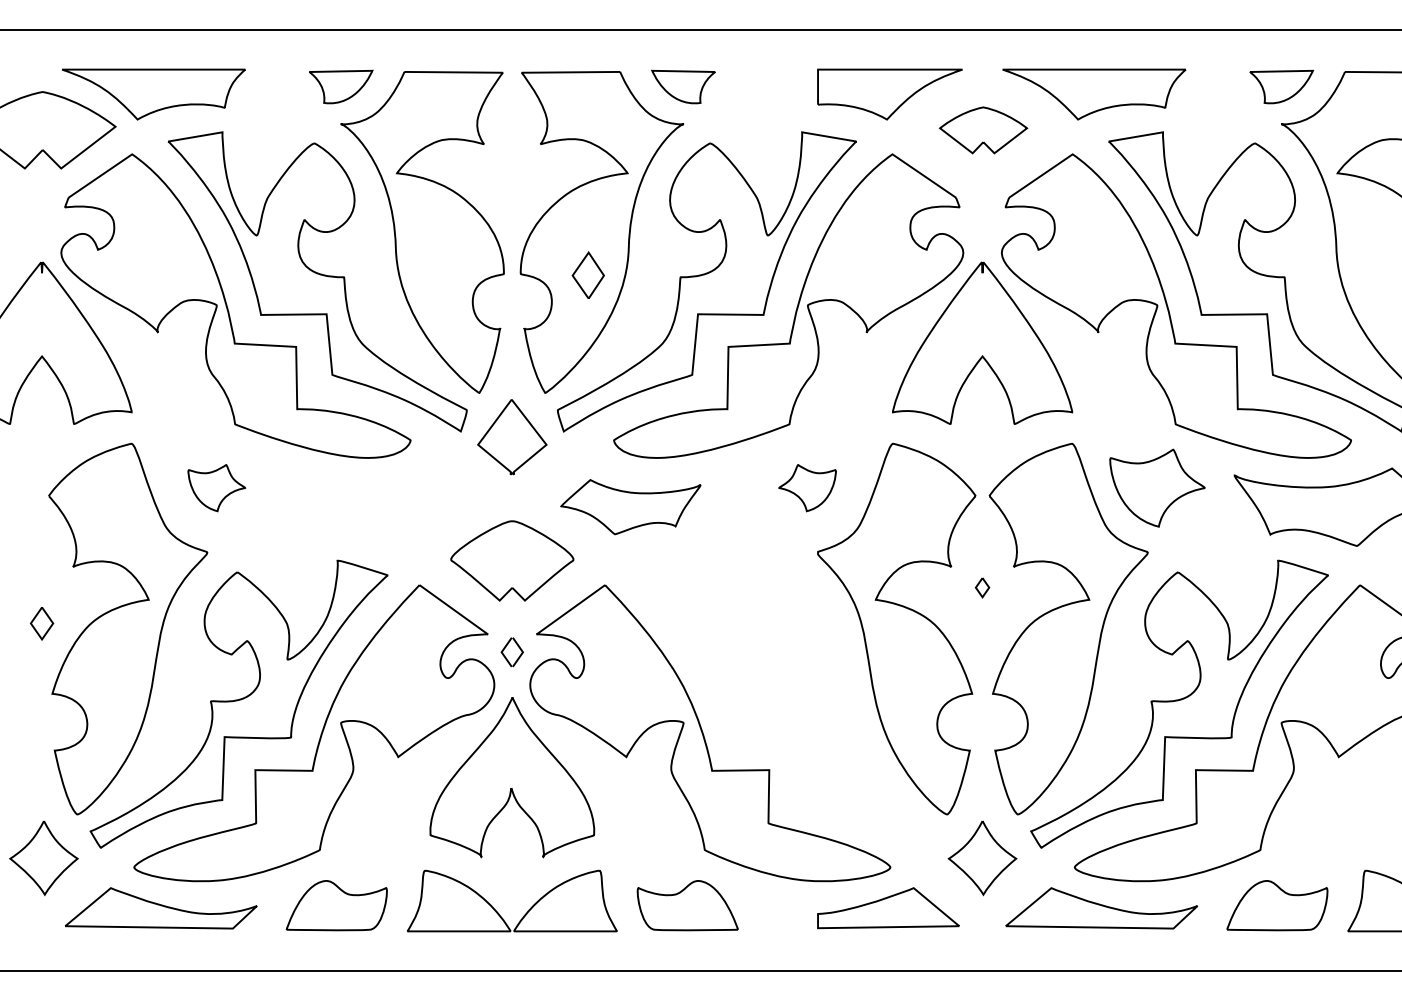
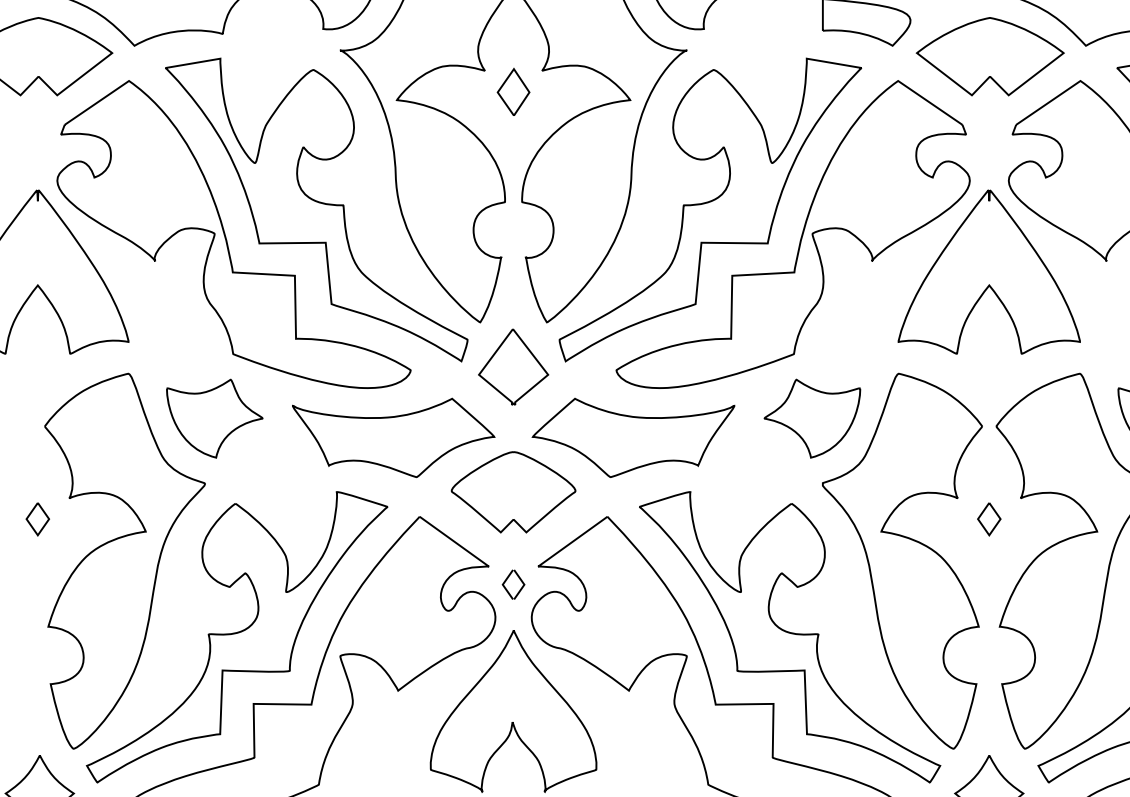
part: (983, 130) -> (990, 56), size x1.67
part: (587, 274) -> (512, 91), moved
part: (216, 487) -> (214, 418), size x1.67
part: (807, 487) -> (812, 418), size x1.67
part: (393, 506) -> (393, 437), added
part: (630, 506) -> (633, 437), size x1.43
part: (982, 587) -> (989, 519), size x1.67
part: (42, 623) -> (38, 519), moved
part: (785, 703) -> (789, 636), added

